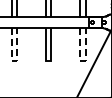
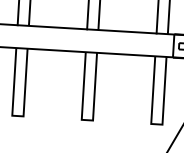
line: (14, 61) -> (17, 116), dashed -> solid
line: (82, 61) -> (156, 124), dashed -> solid

